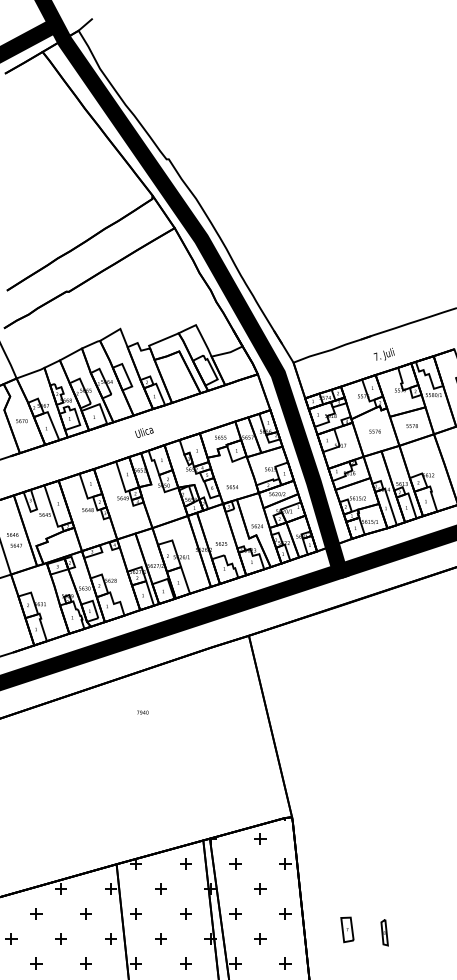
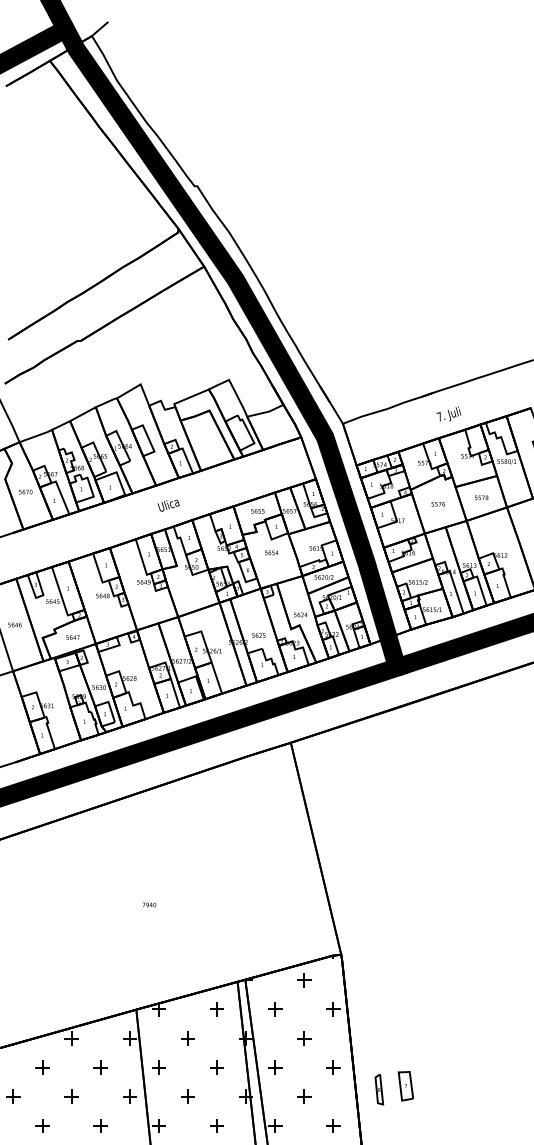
text: (231, 487) -> (270, 553), moved
text: (15, 545) -> (71, 637), moved
text: (142, 712) -> (149, 904), moved
part: (384, 932) -> (379, 1089), moved

